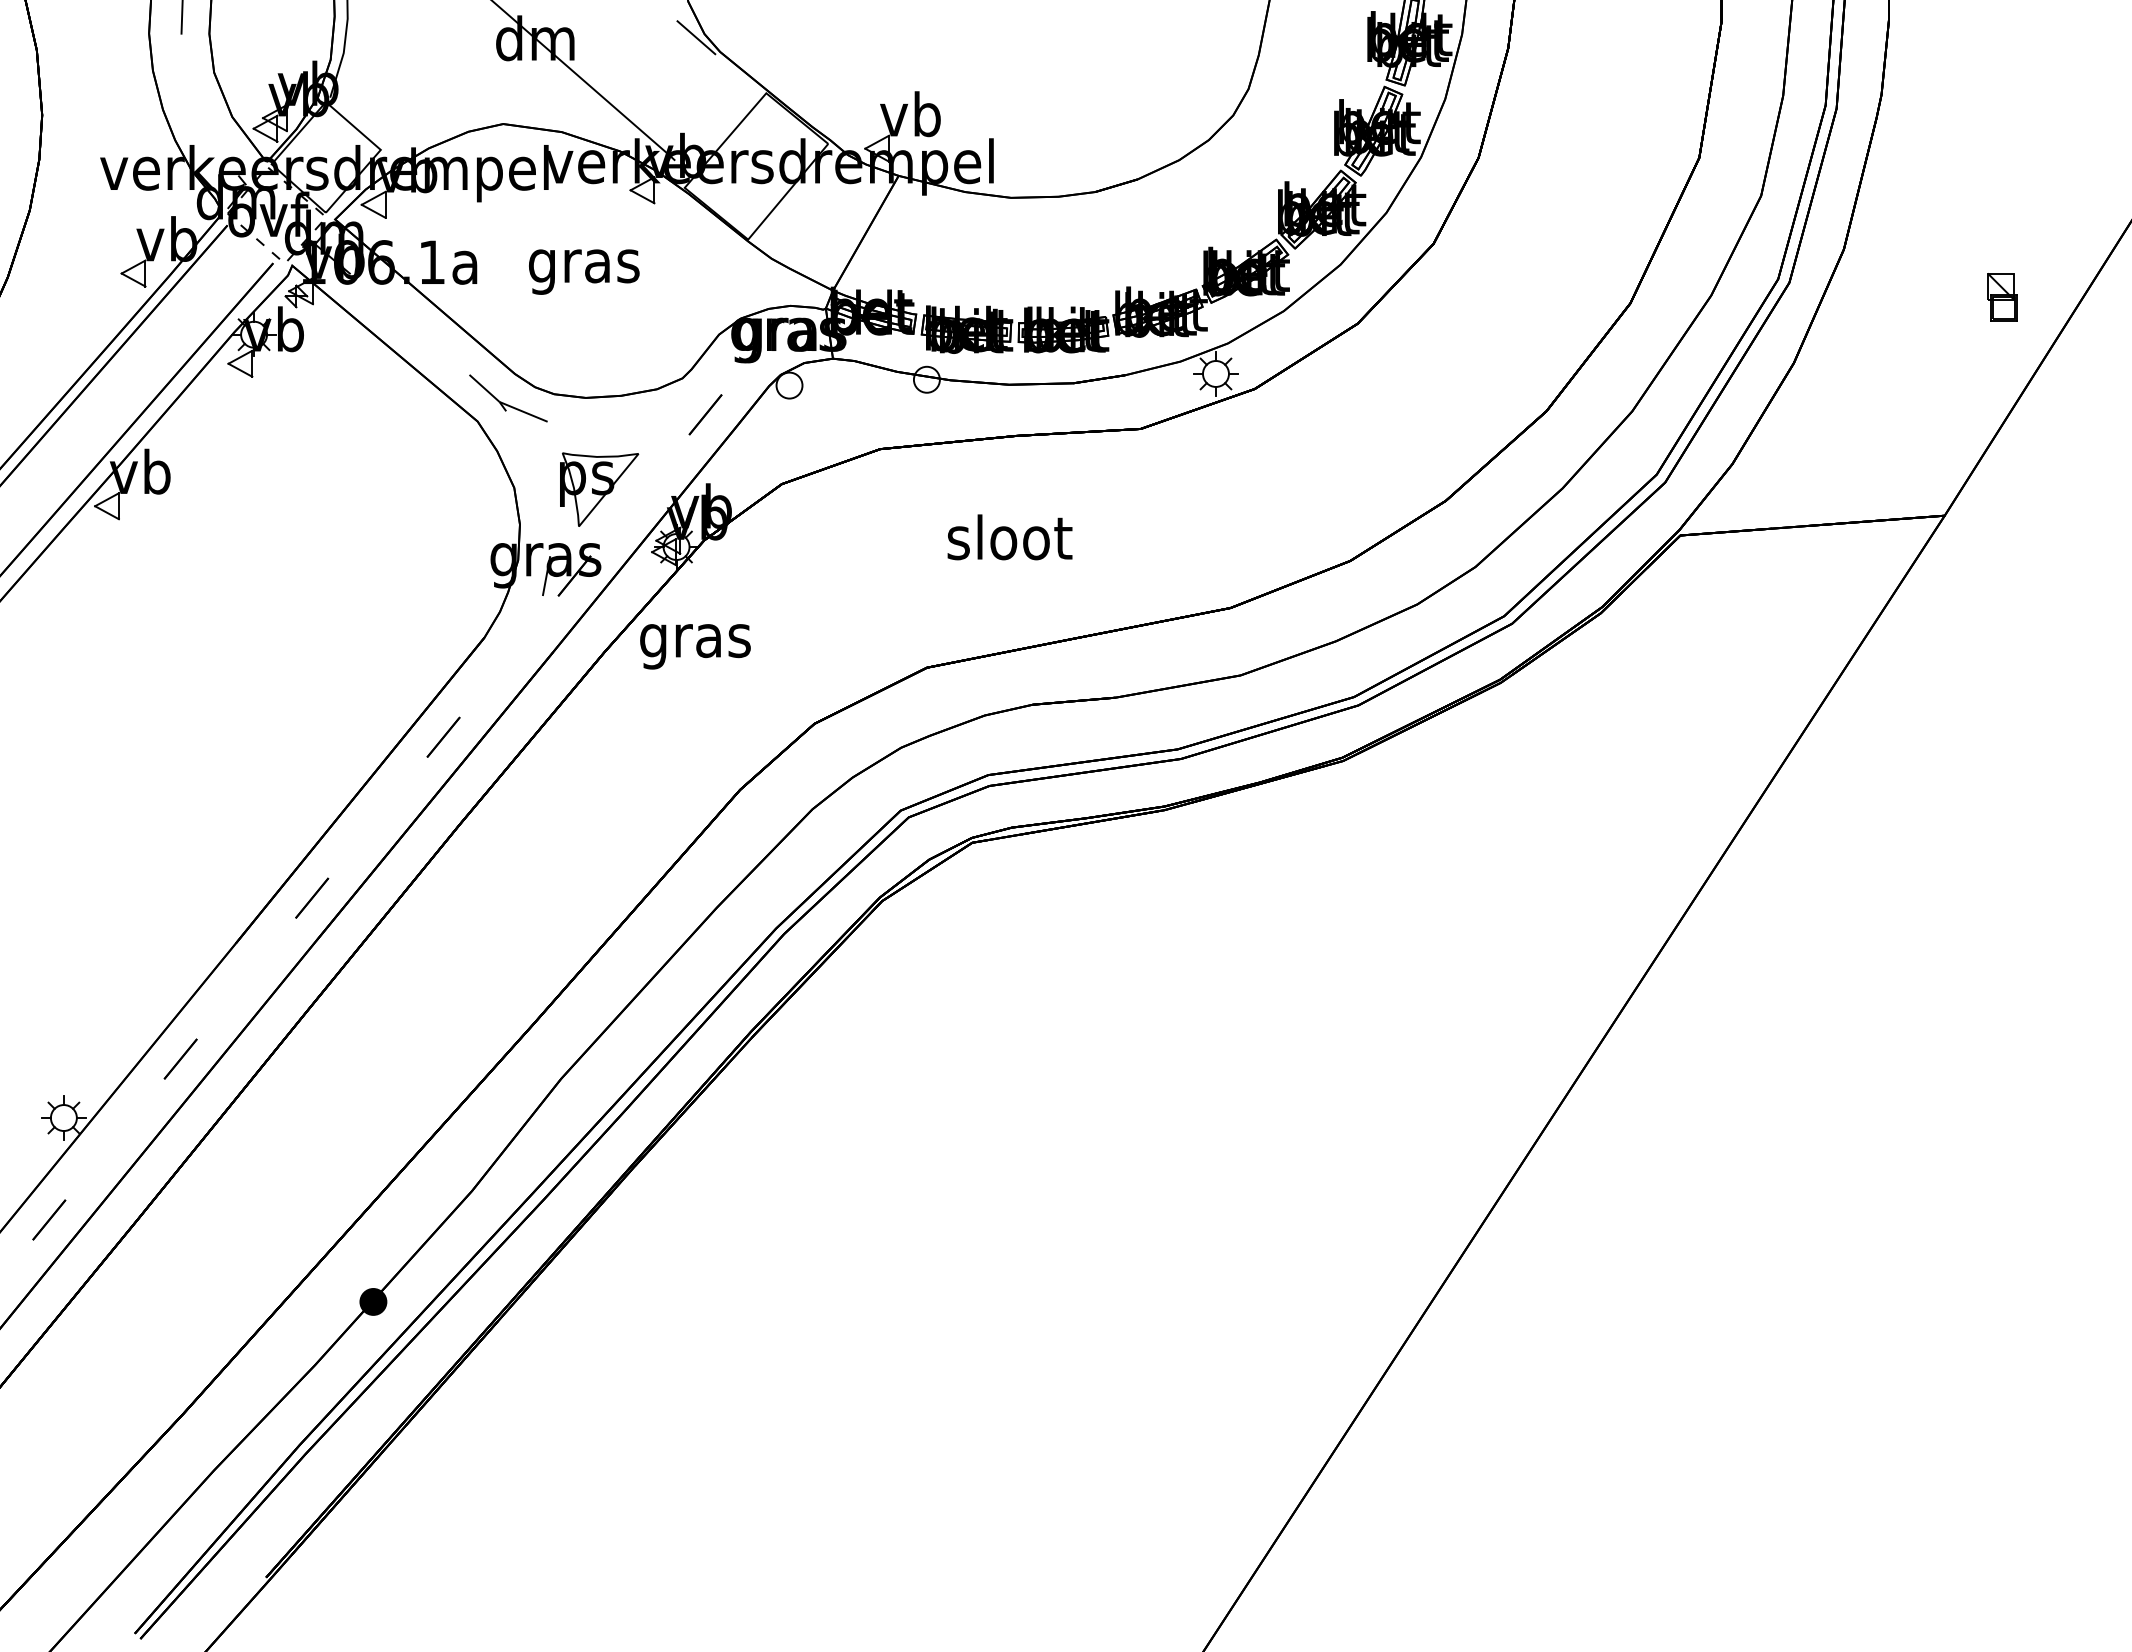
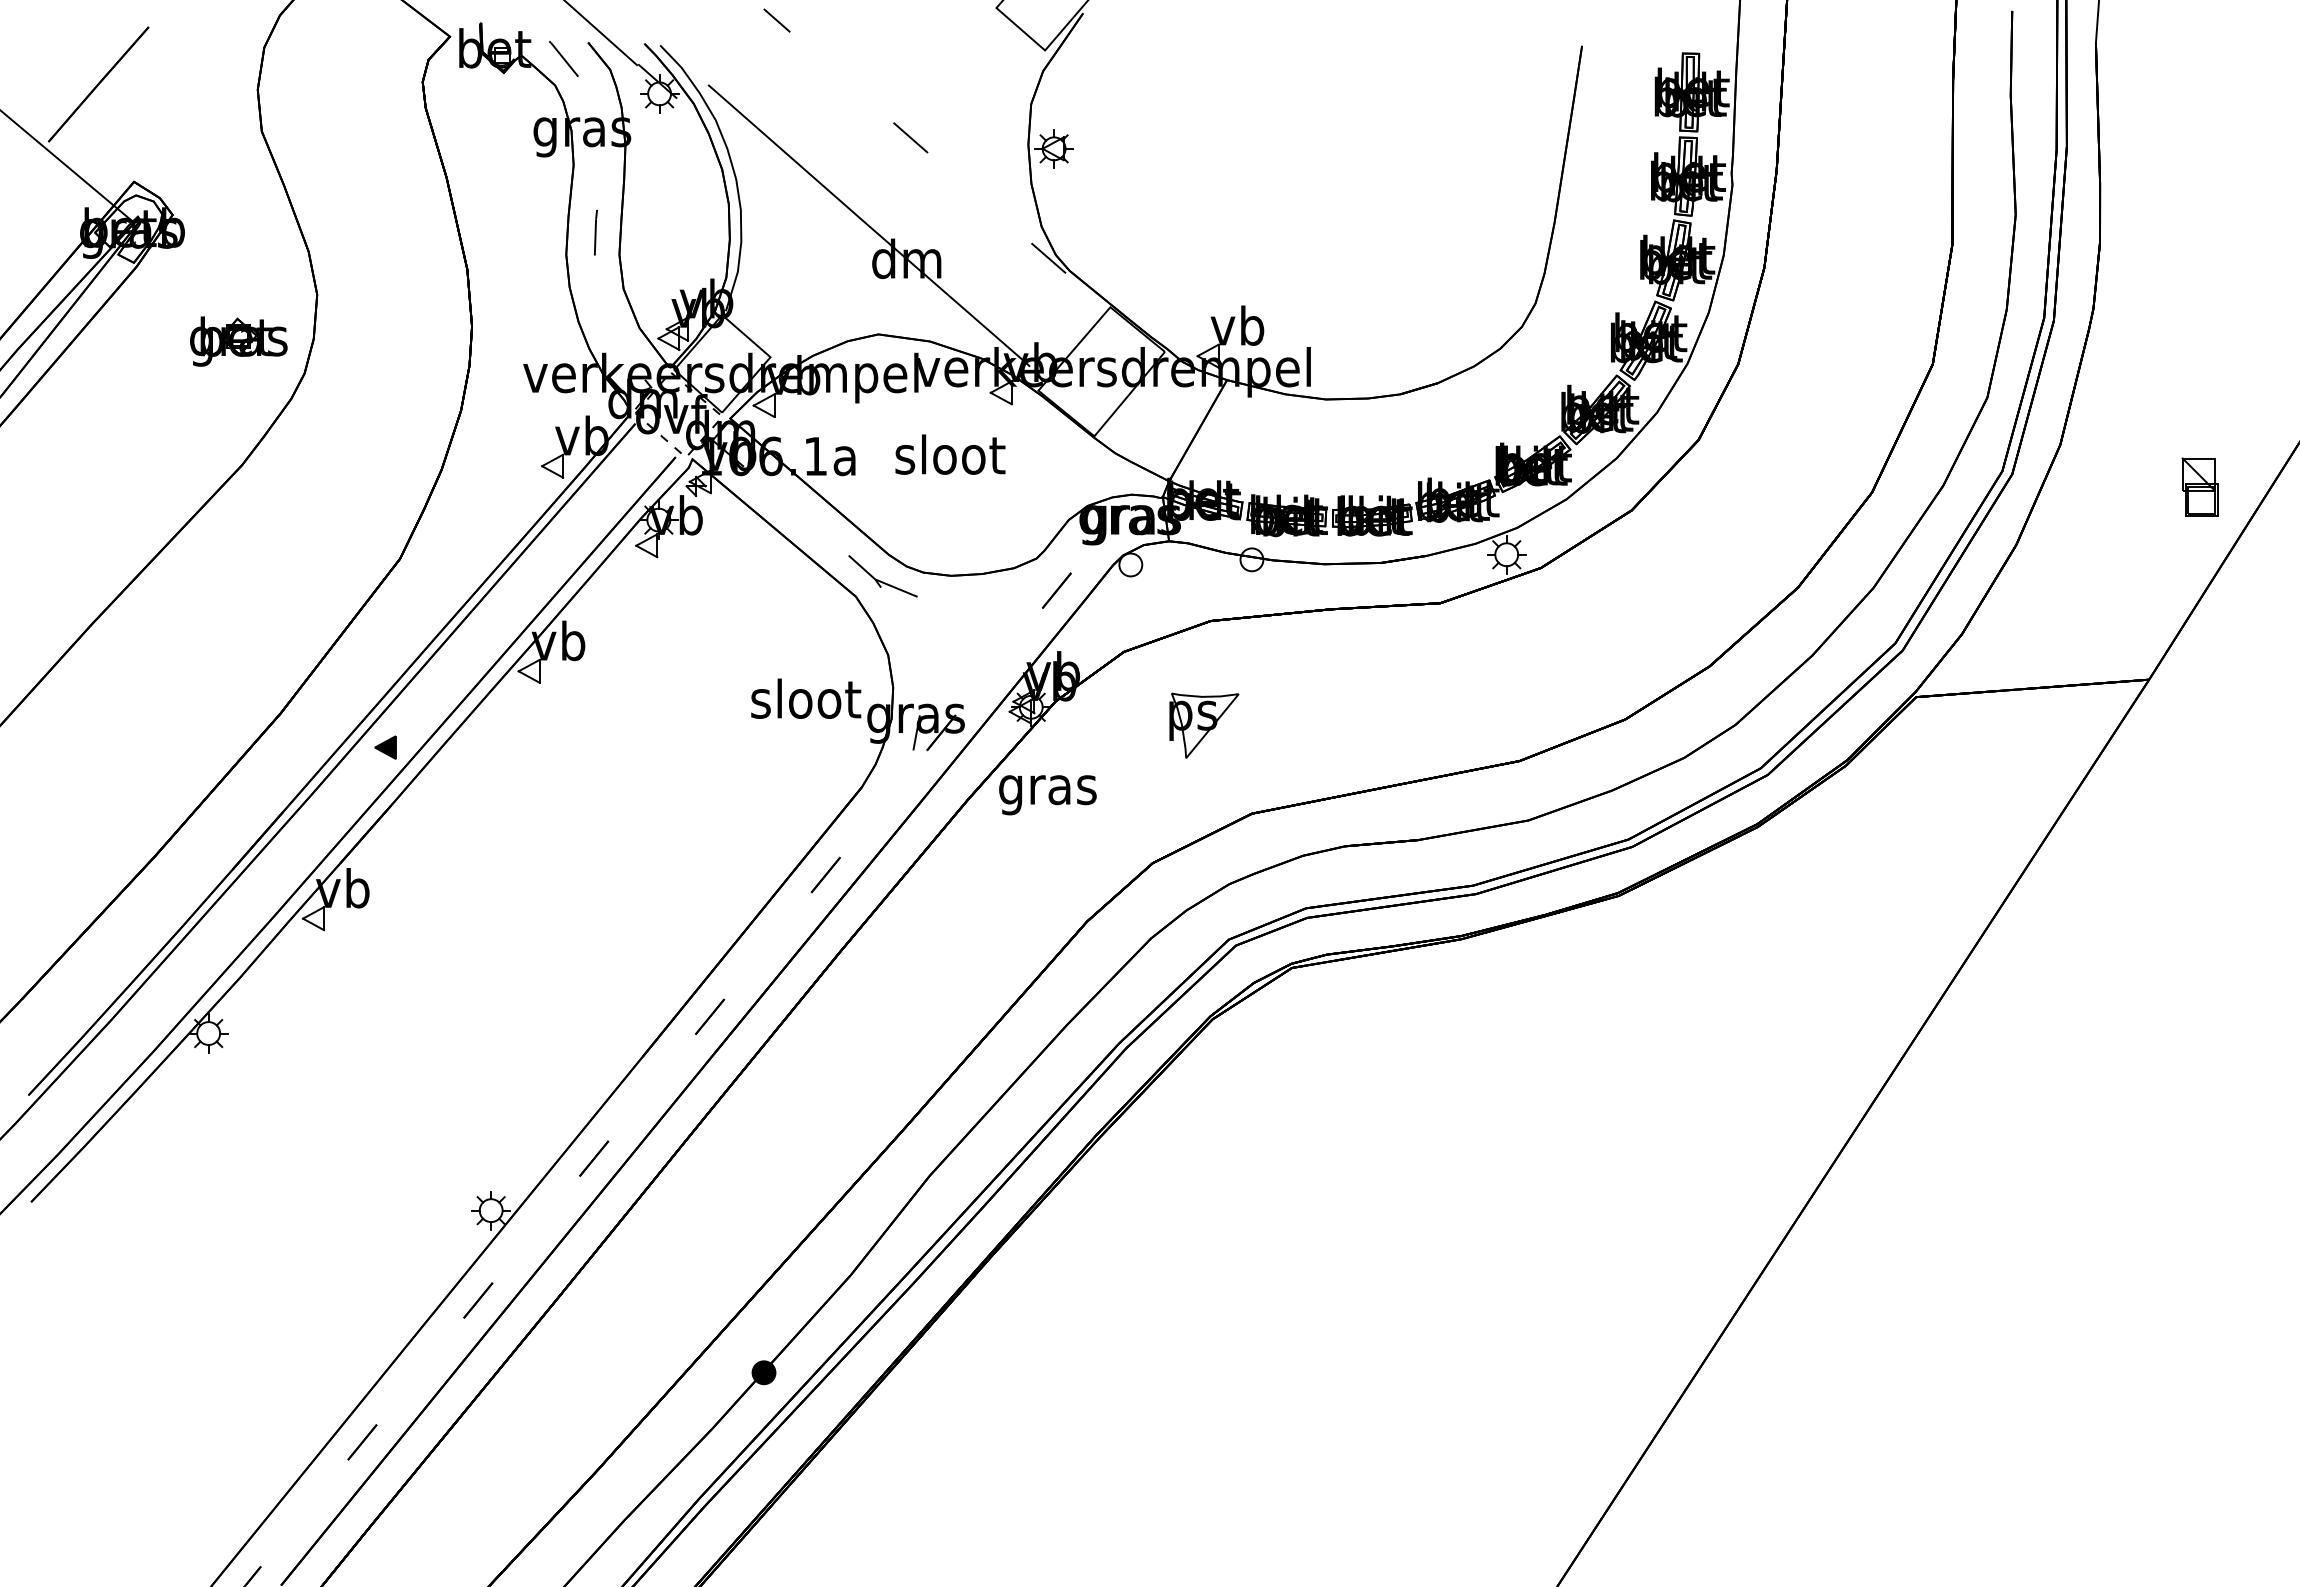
text: (584, 265) -> (950, 459), gras -> sloot
part: (2001, 296) -> (2199, 486), size x1.4
part: (599, 489) -> (1204, 725), moved
text: (1010, 537) -> (806, 698), moved

